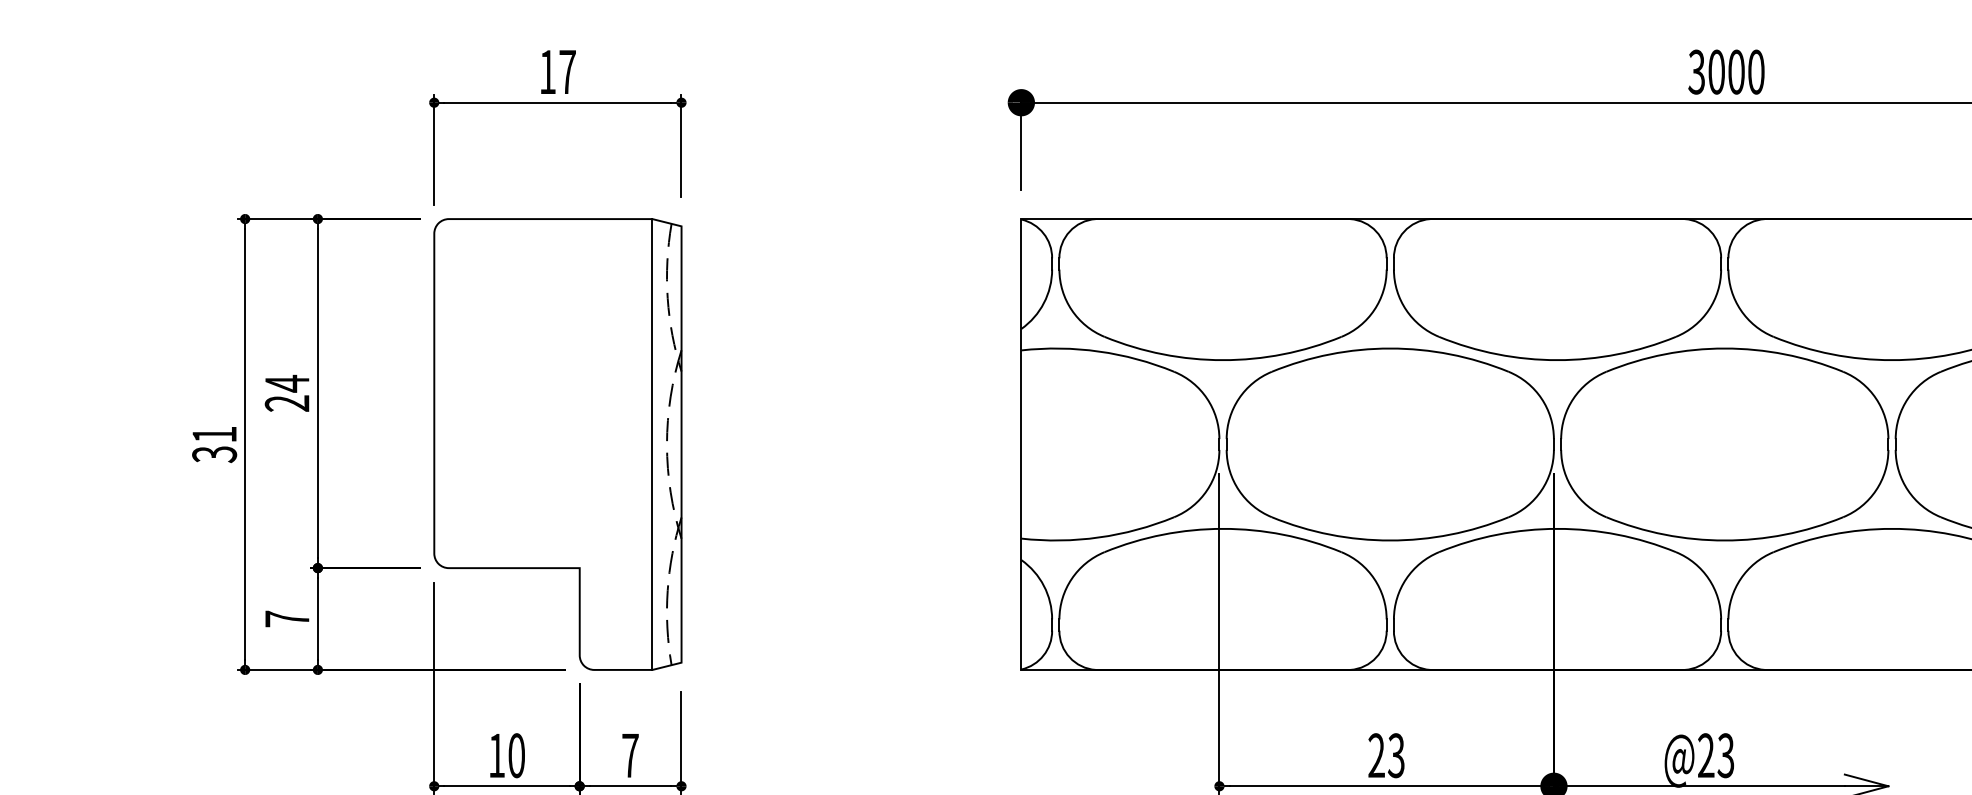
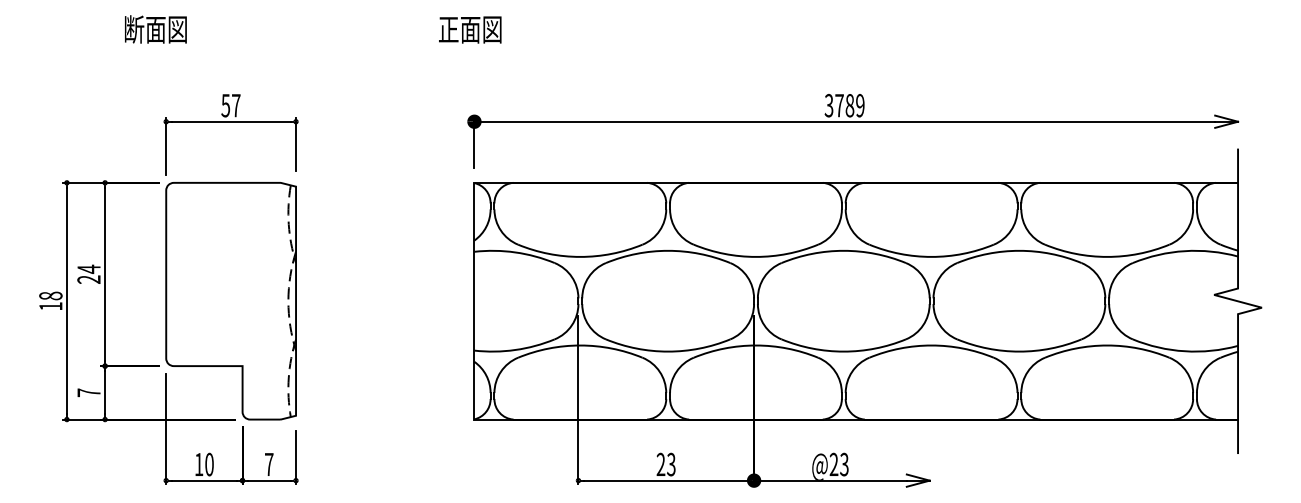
text: (547, 71) -> (225, 105), 17 -> 57
text: (1735, 71) -> (849, 105), 3000 -> 3789
text: (213, 443) -> (50, 300), 31 -> 18
line: (651, 443) -> (280, 300), removed

